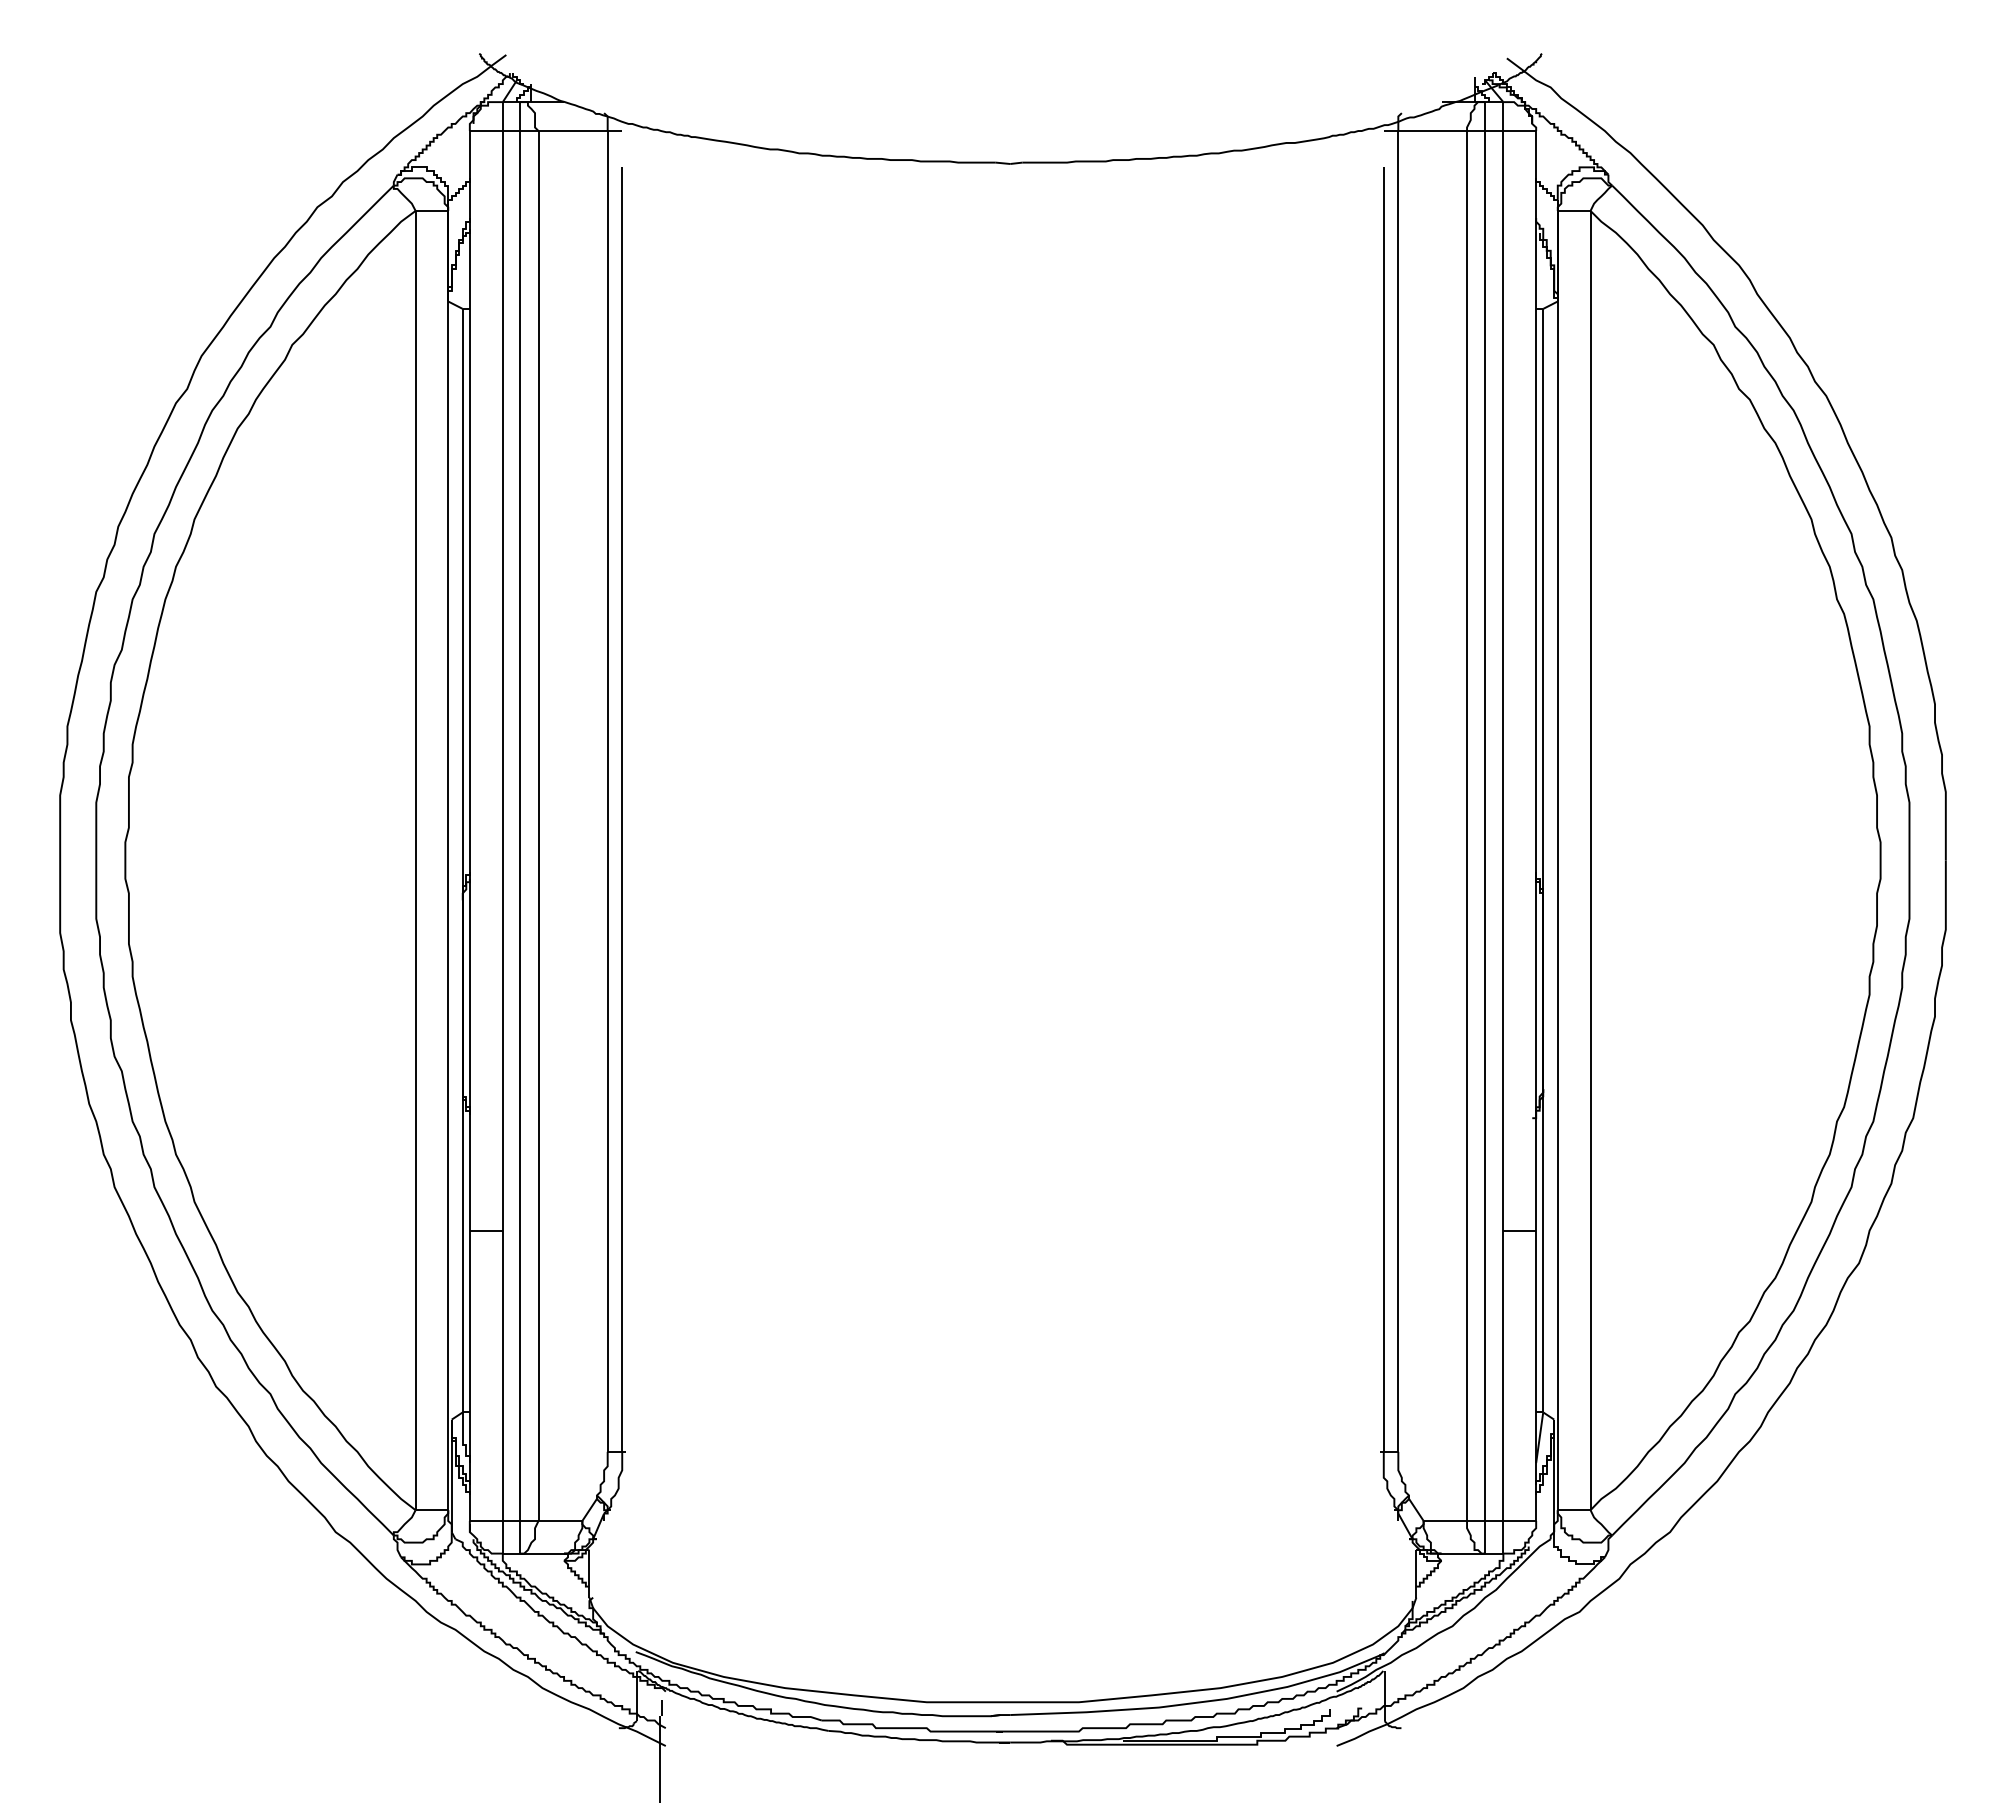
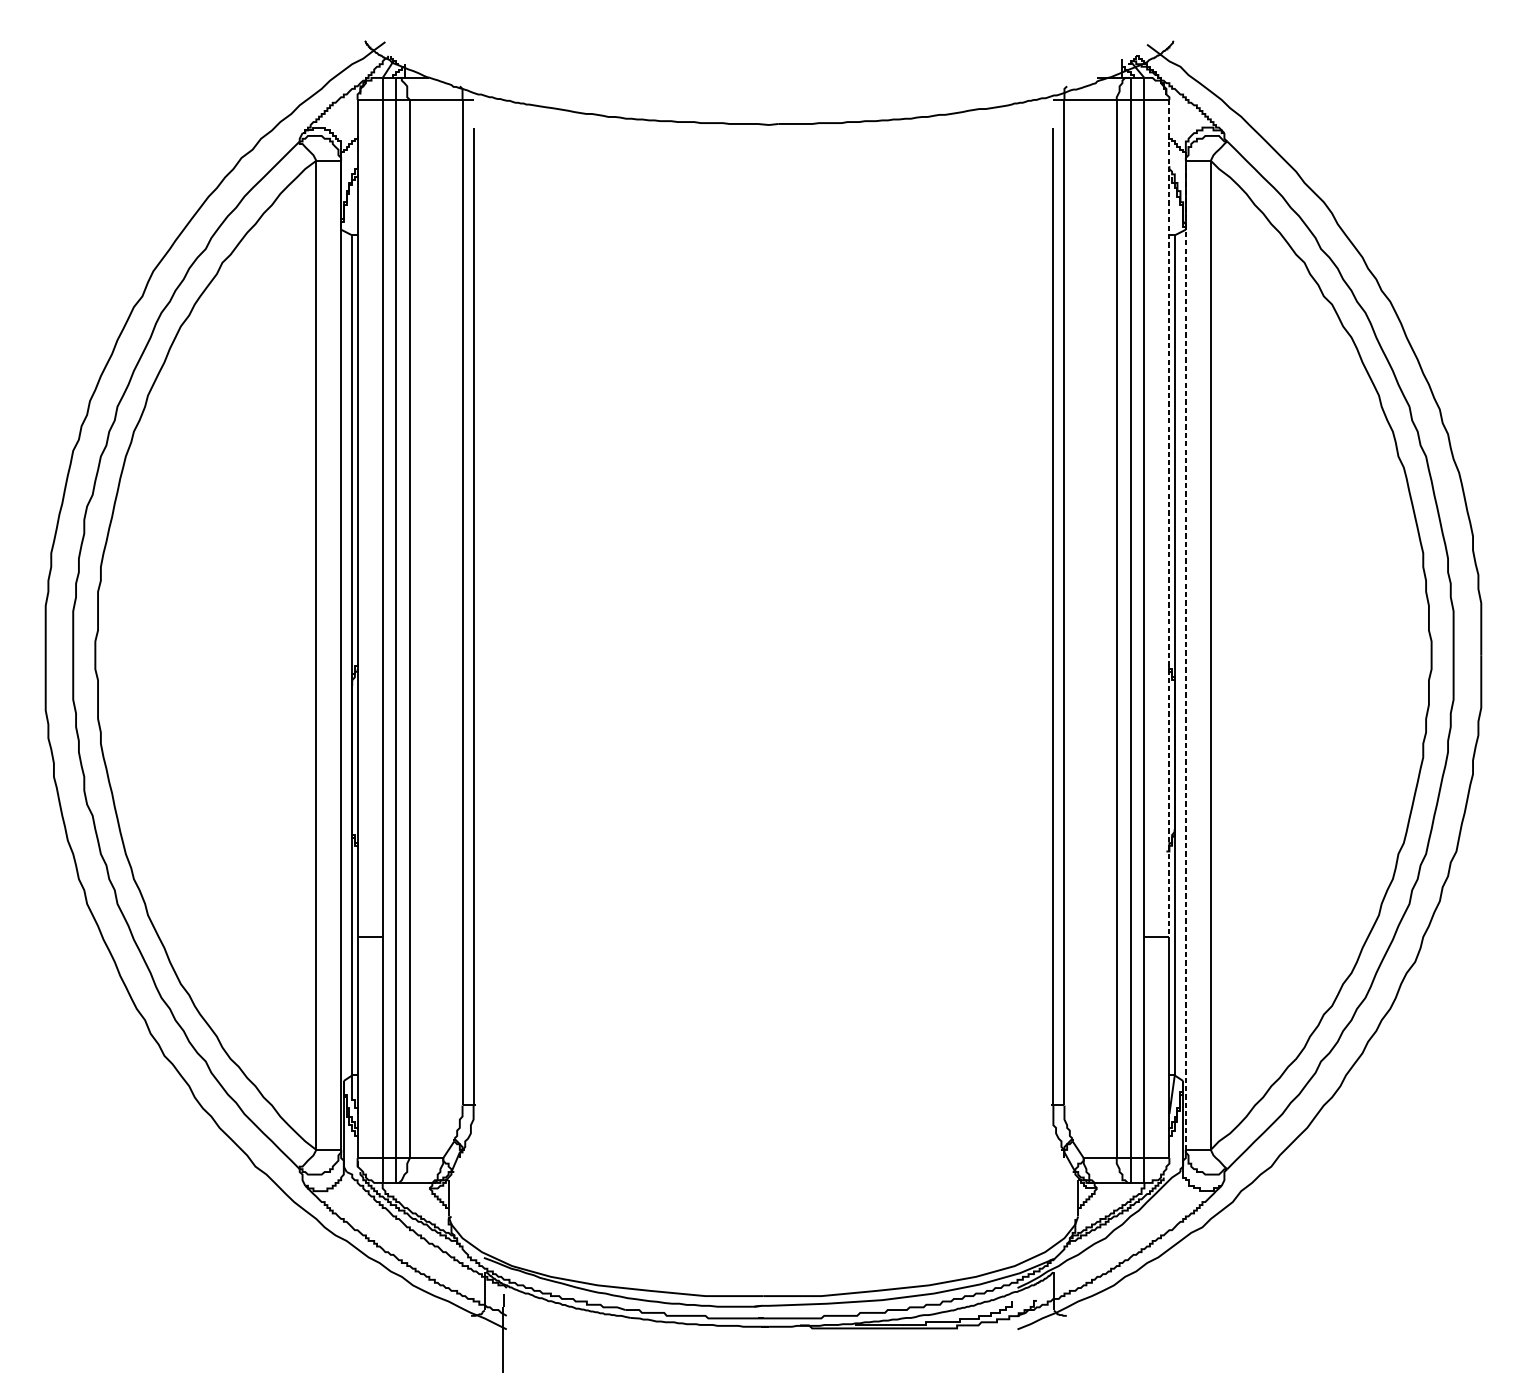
line: (1536, 680) -> (1169, 518), solid -> dashed
line: (1557, 860) -> (1185, 655), solid -> dashed

